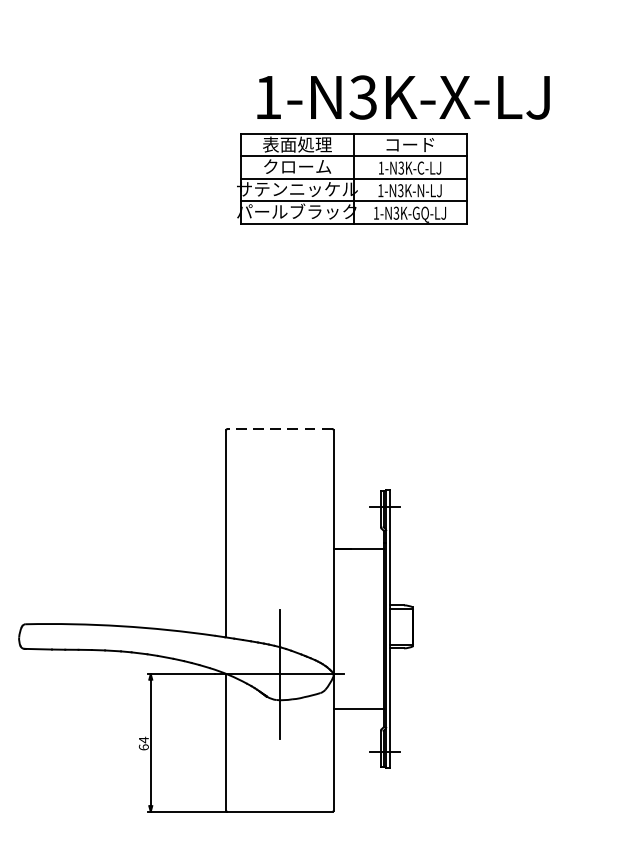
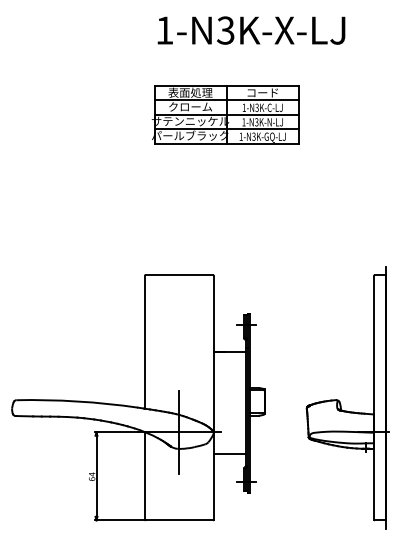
text: (403, 97) -> (251, 30), moved
line: (280, 429) -> (179, 275), dashed -> solid
part: (531, 626) -> (340, 401), added

